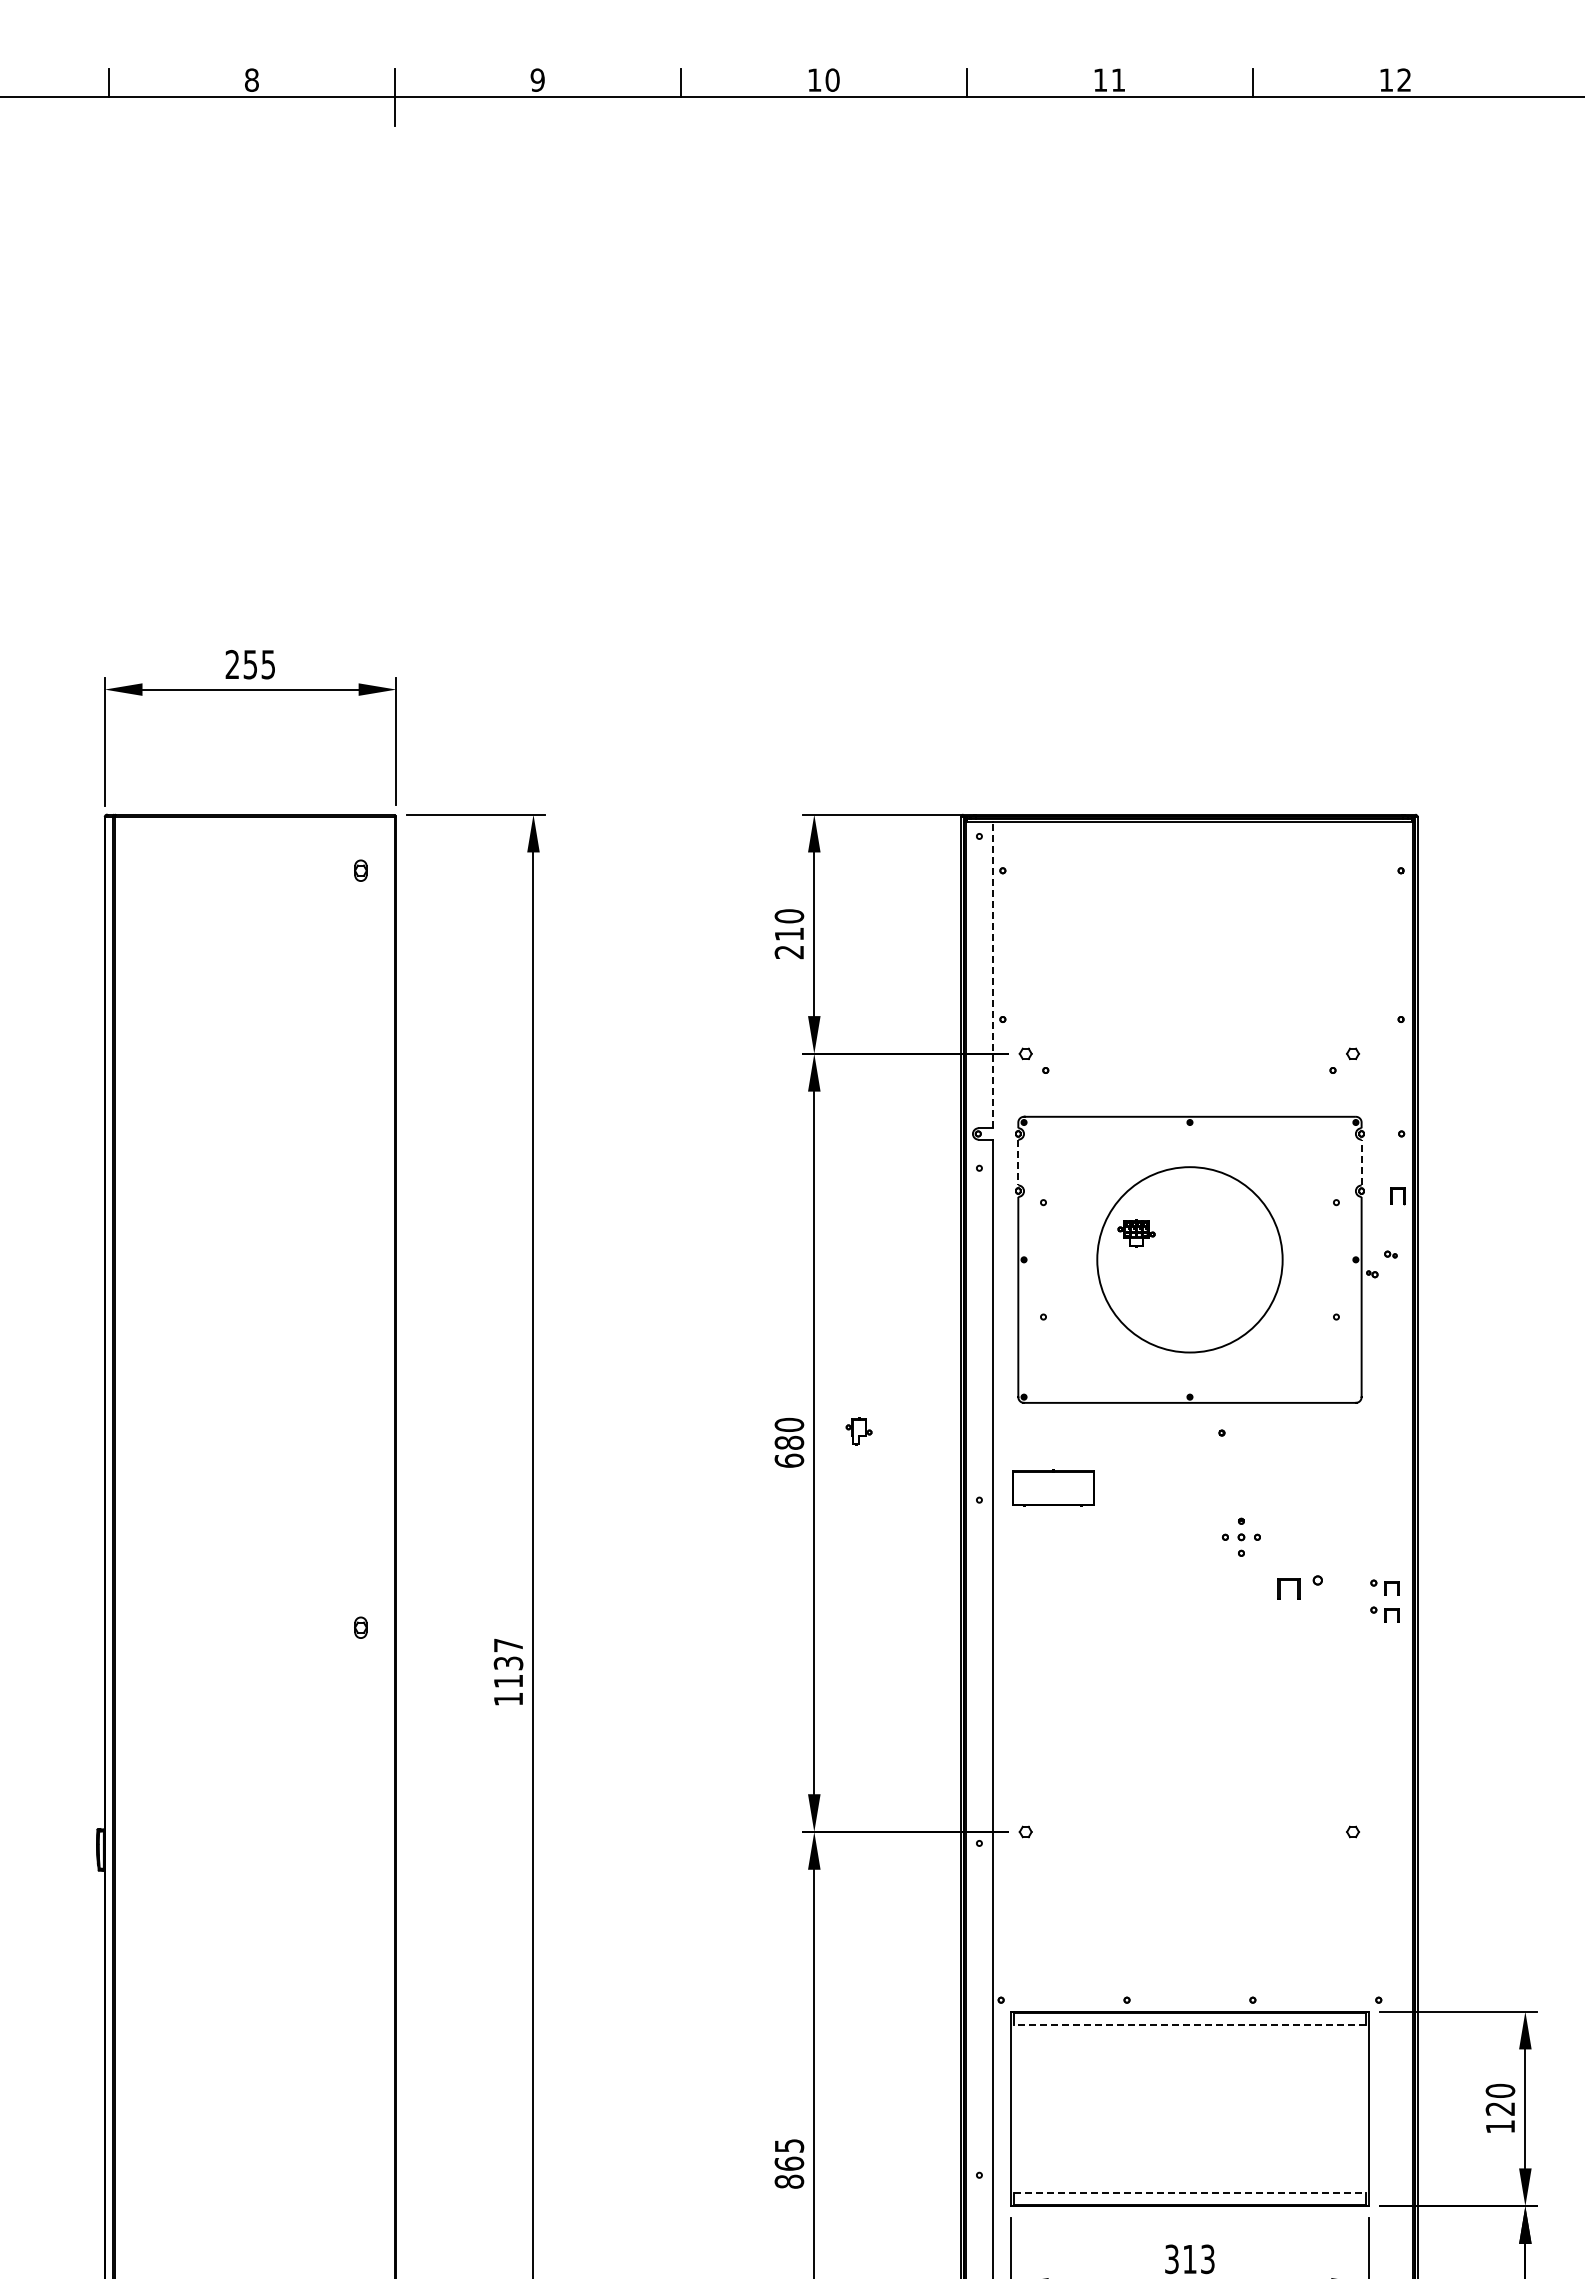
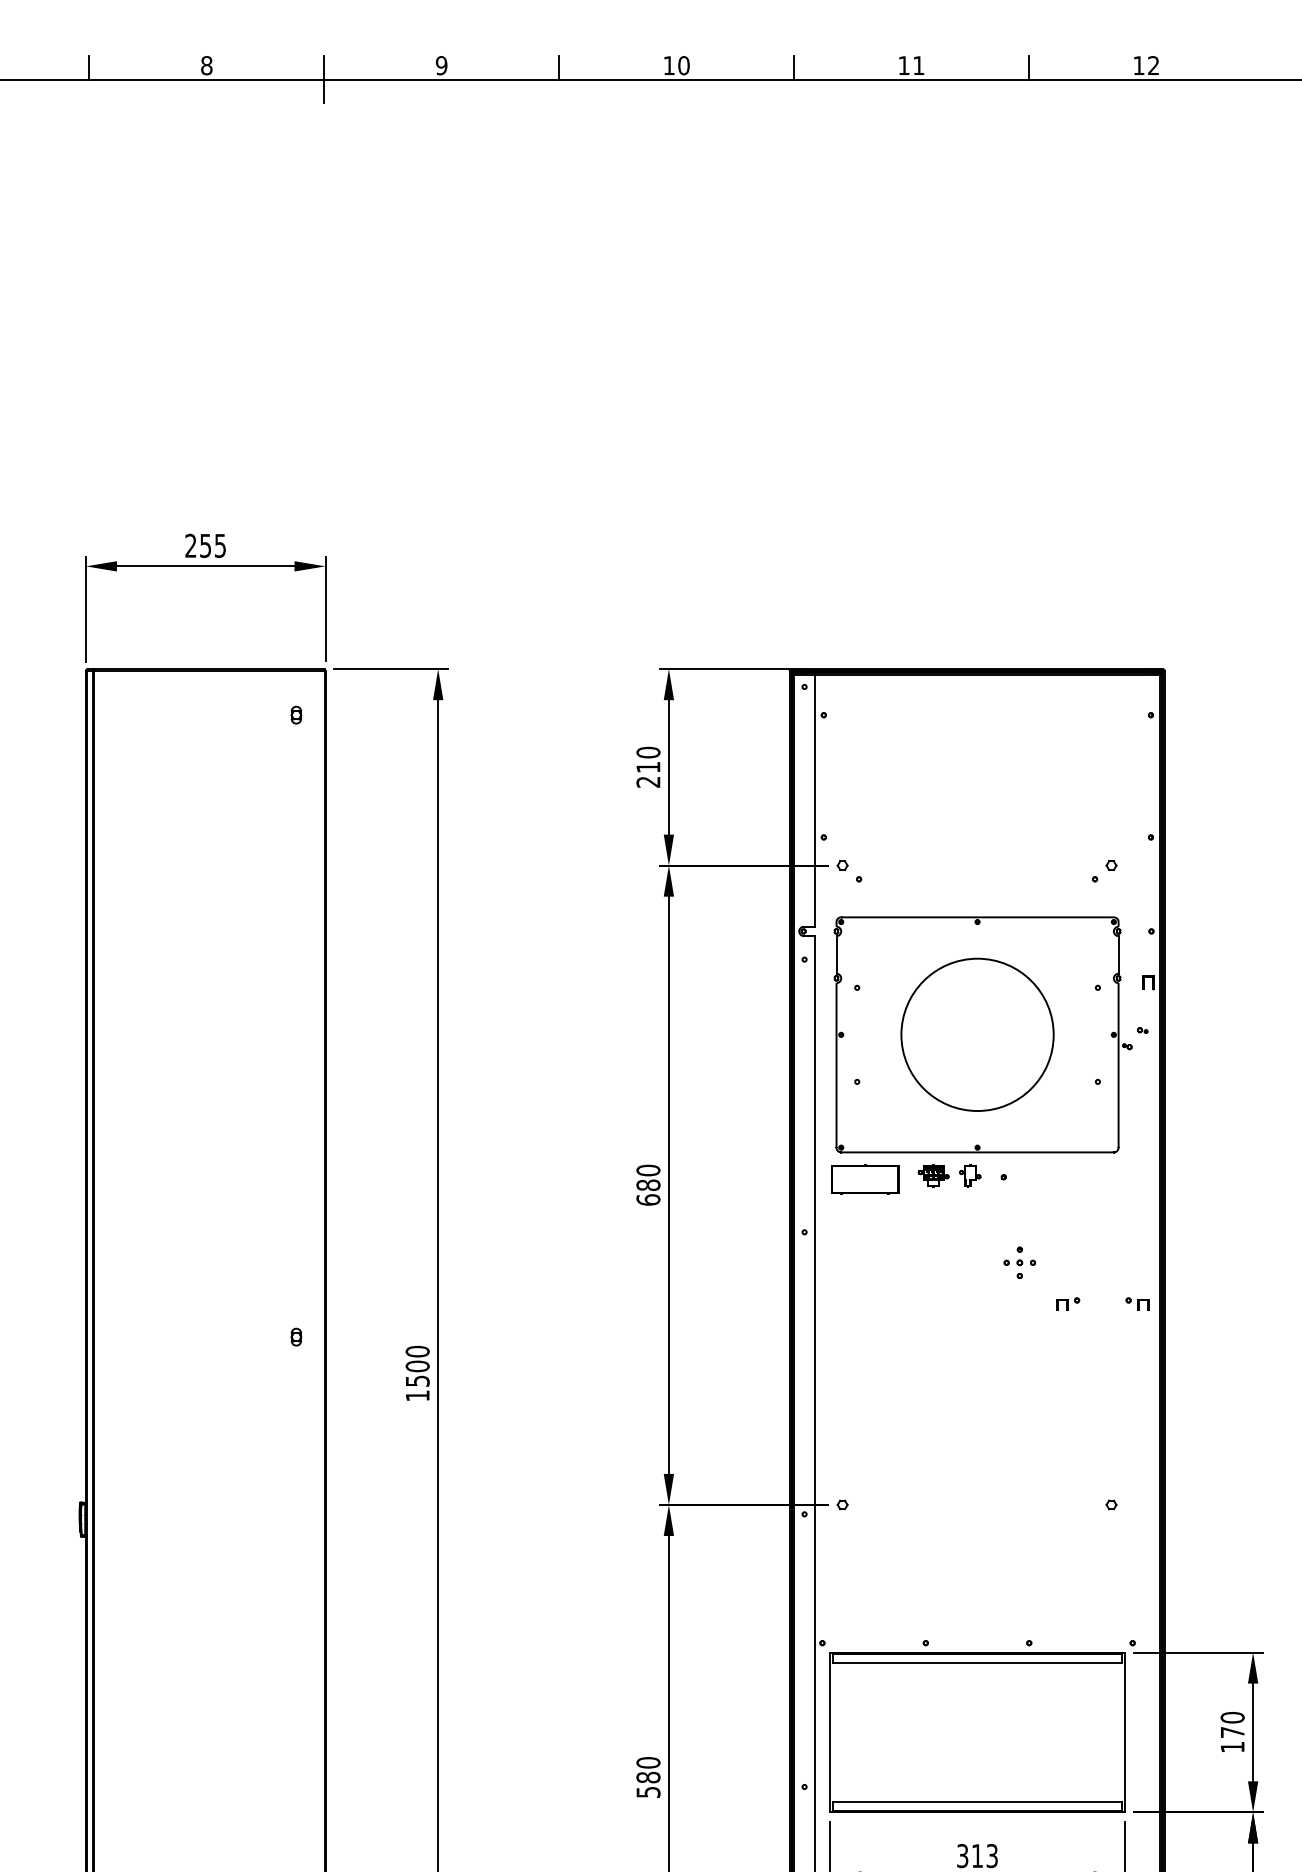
line: (992, 974) -> (815, 800), dashed -> solid
line: (1018, 1162) -> (836, 954), dashed -> solid
line: (1361, 1162) -> (1118, 954), dashed -> solid
part: (1136, 1233) -> (933, 1175), moved
part: (858, 1431) -> (969, 1175), moved
part: (1053, 1487) -> (865, 1179), moved
part: (1299, 1587) -> (1067, 1304), size x0.62
part: (1384, 1614) -> (1137, 1326), removed
text: (508, 1663) -> (417, 1366), 1137 -> 1500
line: (1189, 2024) -> (977, 1663), dashed -> solid
text: (1499, 2108) -> (1231, 1732), 120 -> 170
text: (789, 2163) -> (648, 1777), 865 -> 580
line: (1189, 2193) -> (977, 1801), dashed -> solid

